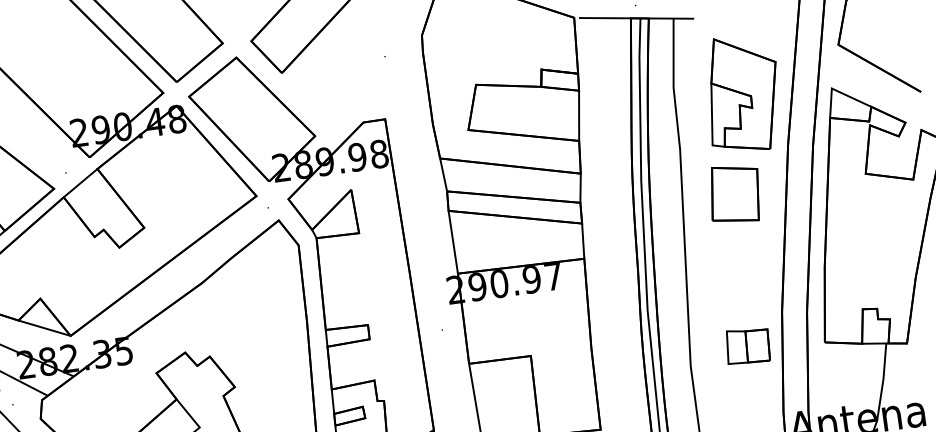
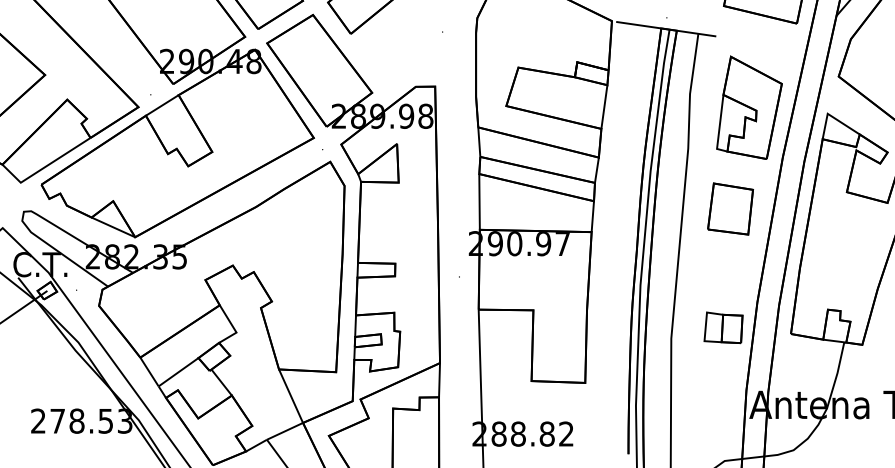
part: (734, 193) -> (730, 208), moved

